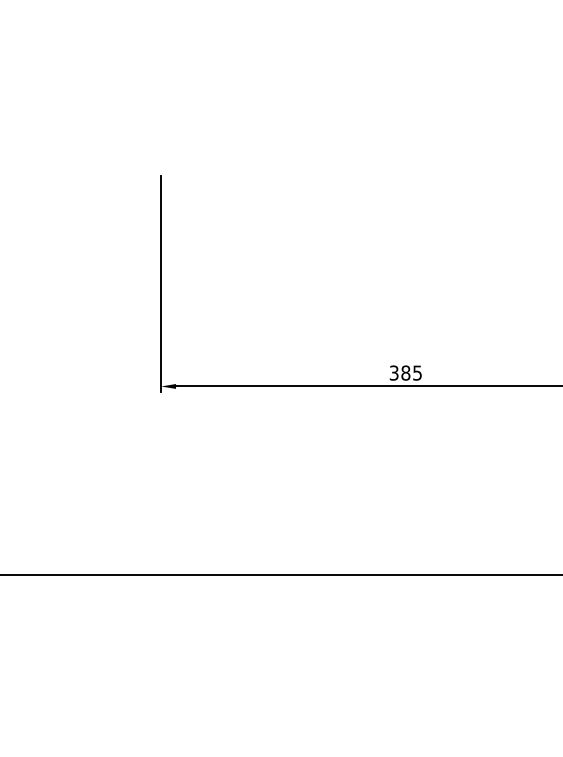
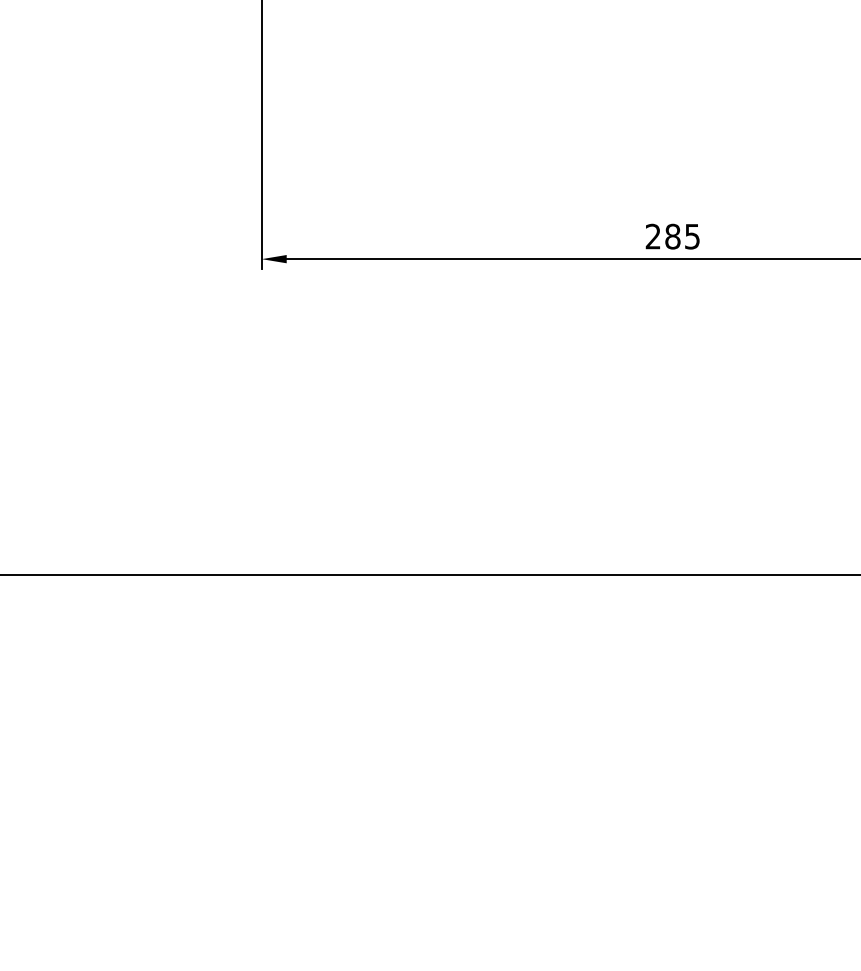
text: (393, 372) -> (652, 235), 385 -> 285

